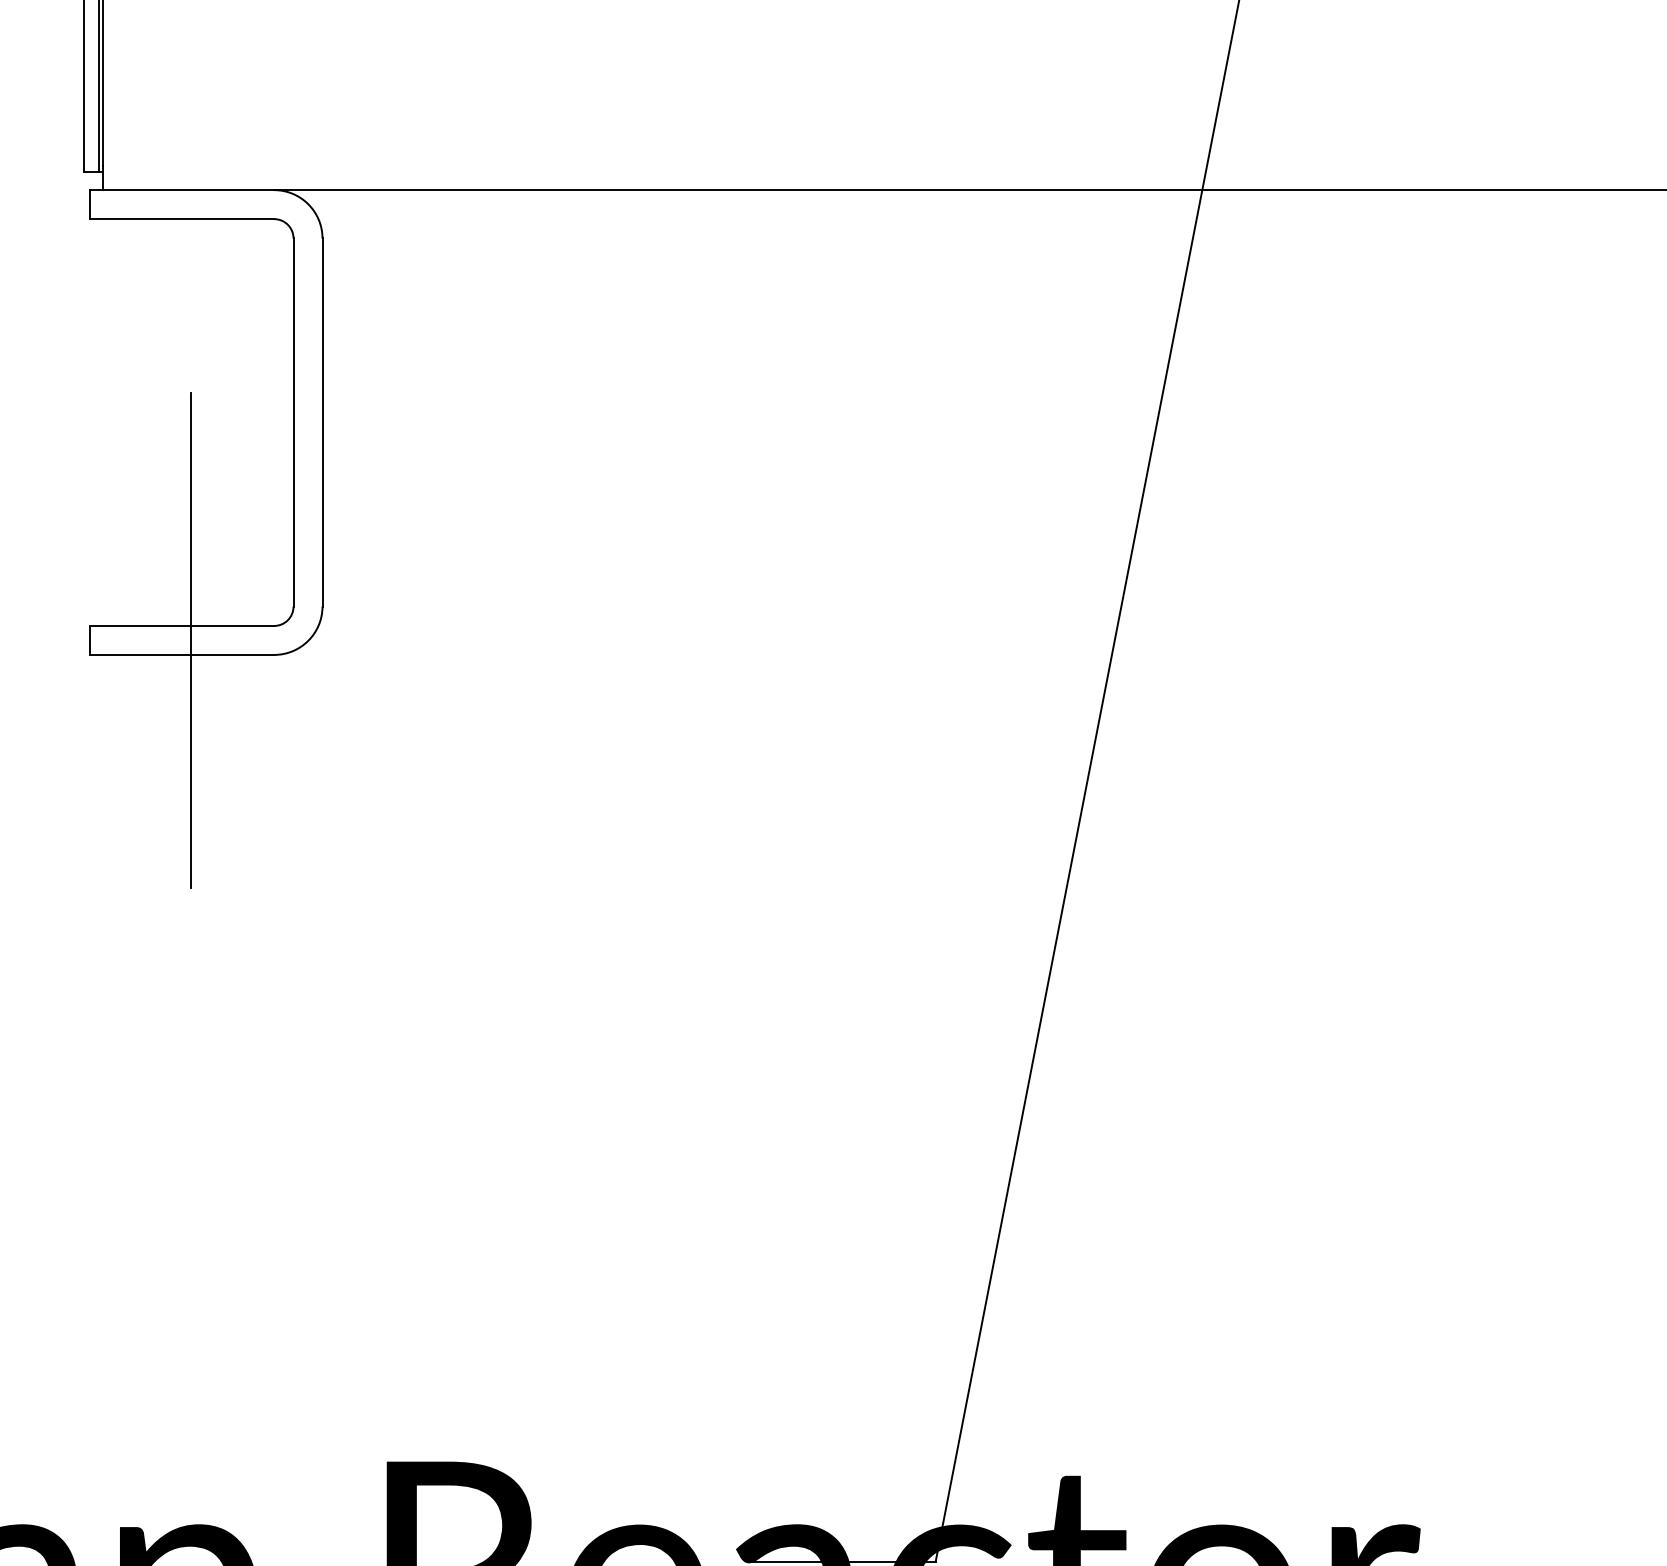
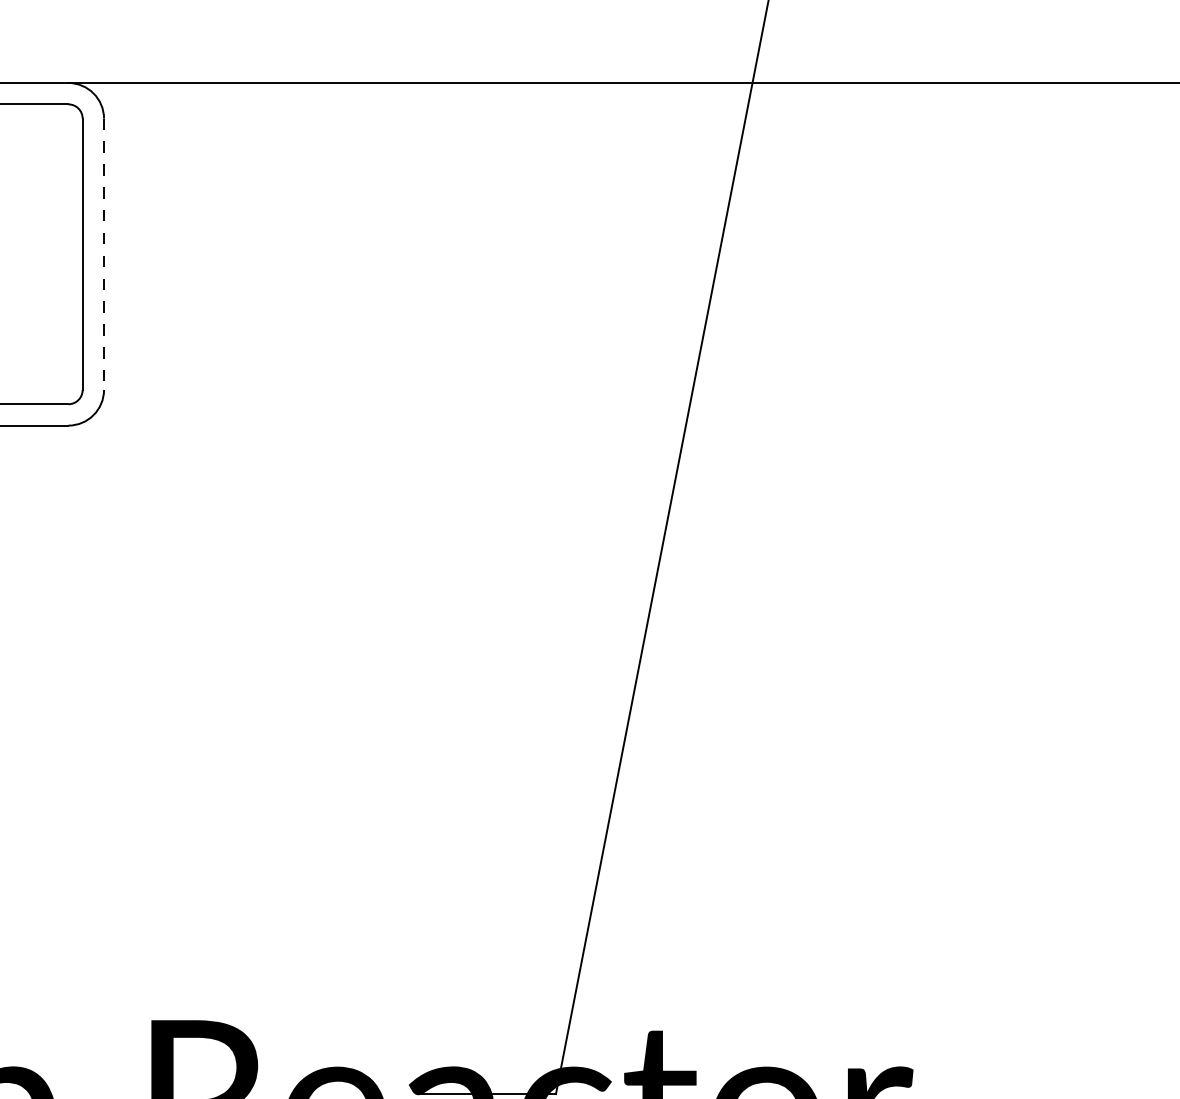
line: (322, 423) -> (104, 255), solid -> dashed
line: (190, 640) -> (6, 414), removed

